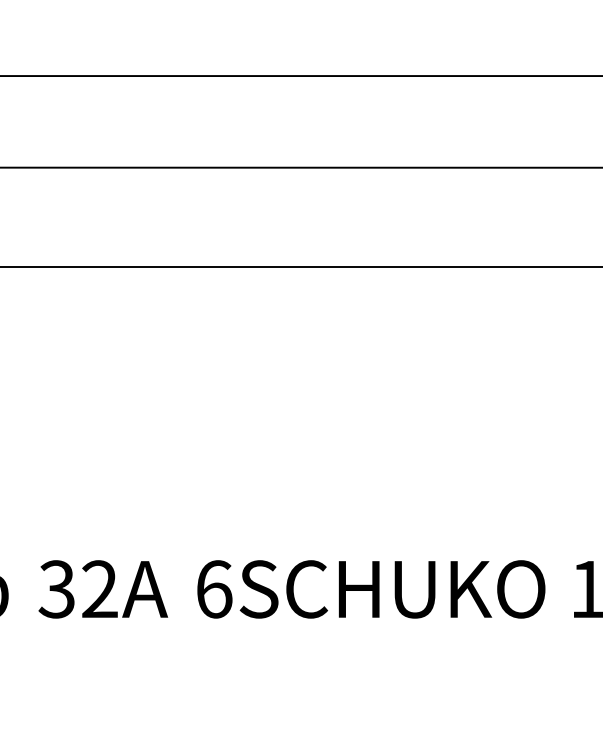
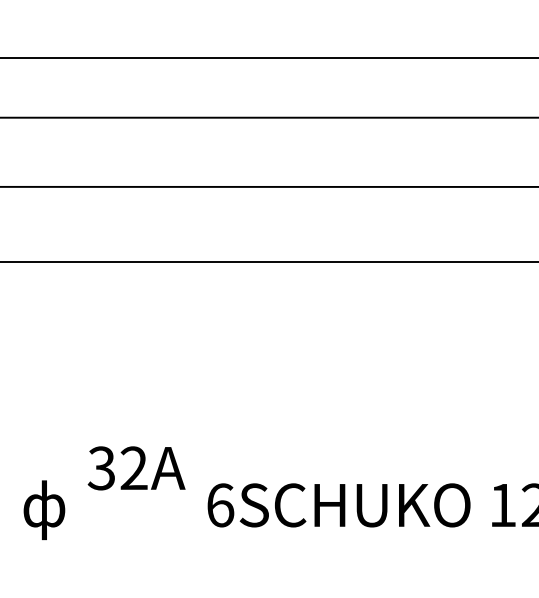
text: (103, 589) -> (136, 468), moved

